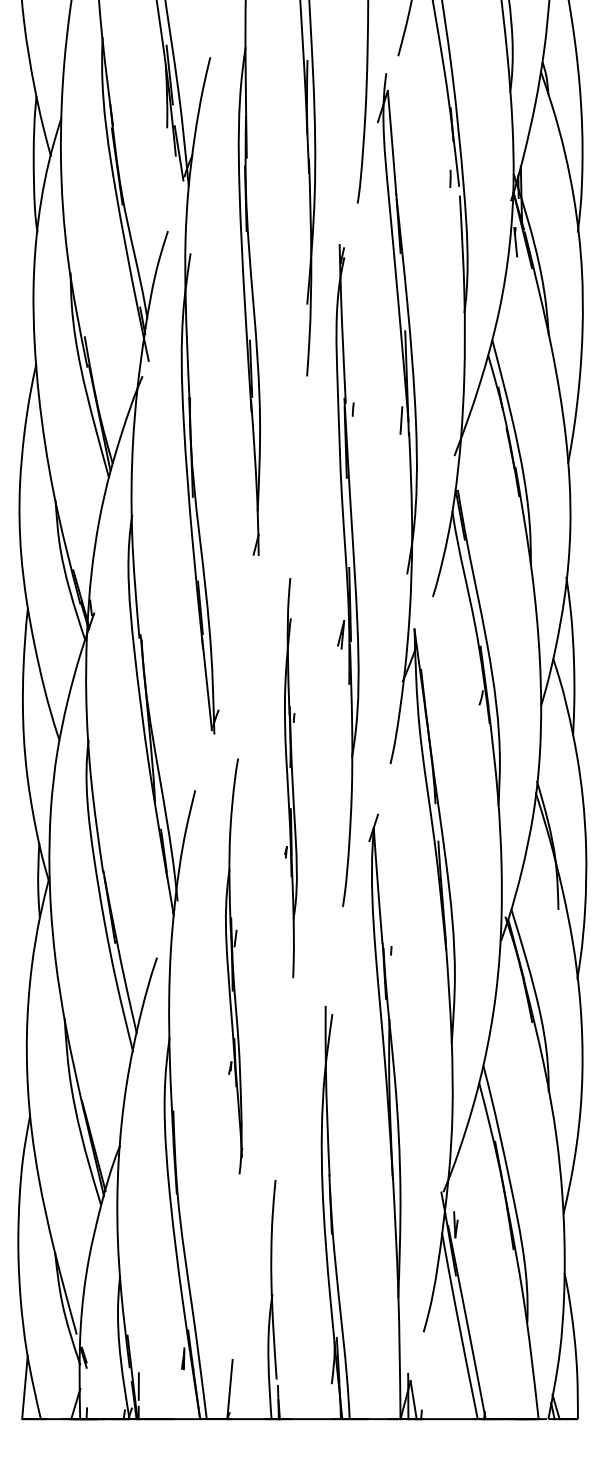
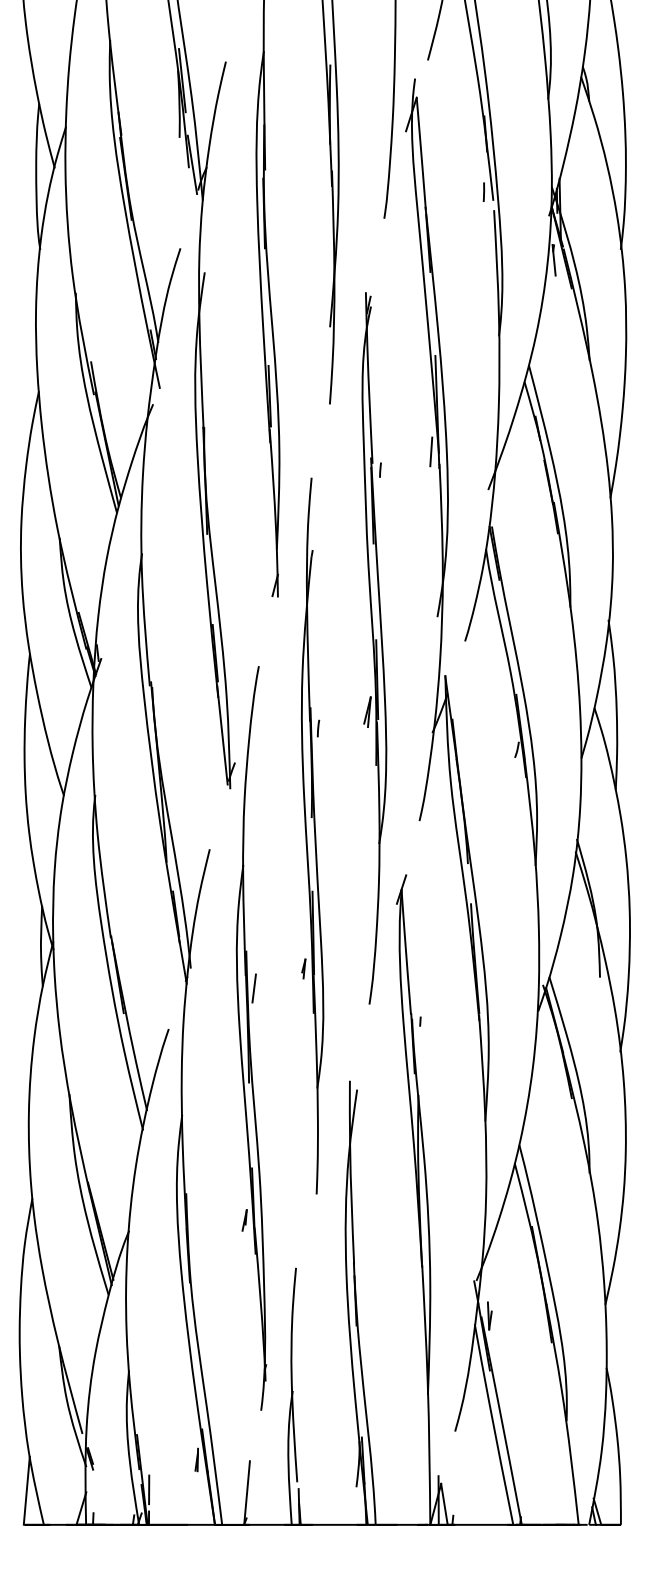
part: (347, 575) -> (374, 648), moved
part: (290, 777) -> (312, 835), size x1.67
part: (234, 966) -> (251, 1038), size x1.67

